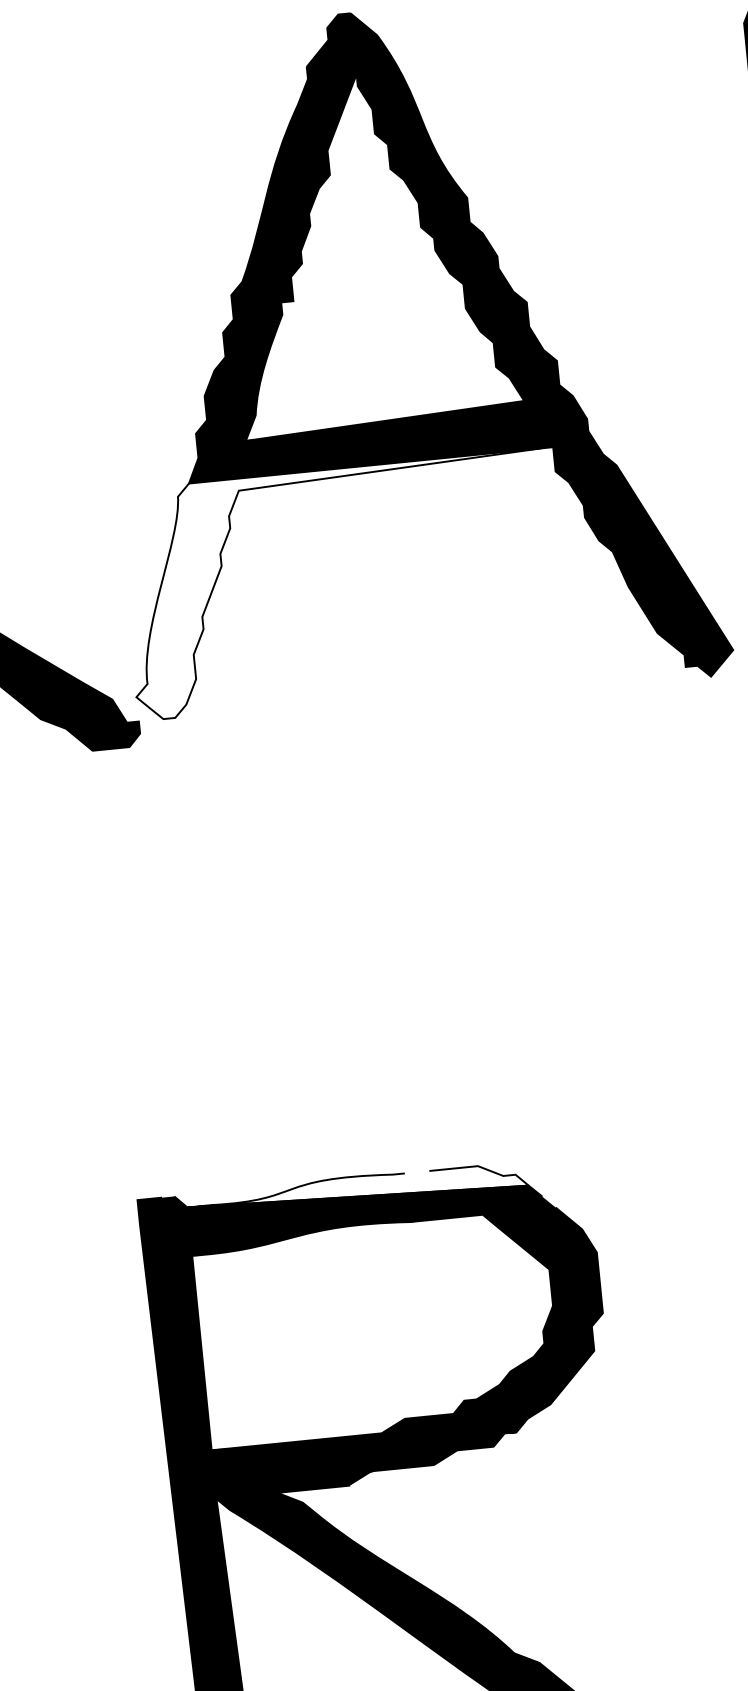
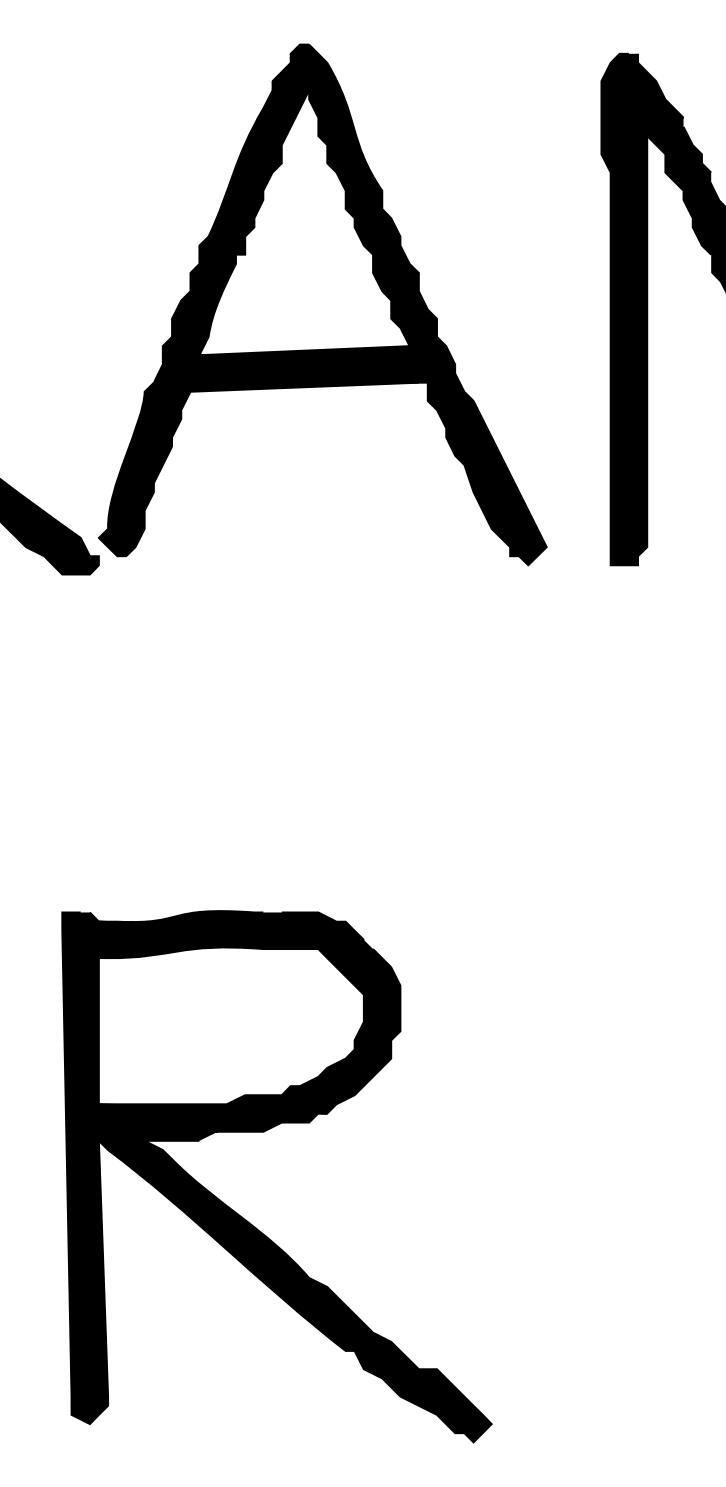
fill: (339, 585) -> (258, 469), added
fill: (356, 1188) -> (226, 920), added

